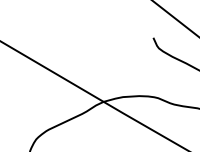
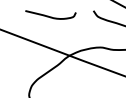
curve: (84, 35) -> (50, 16), added

